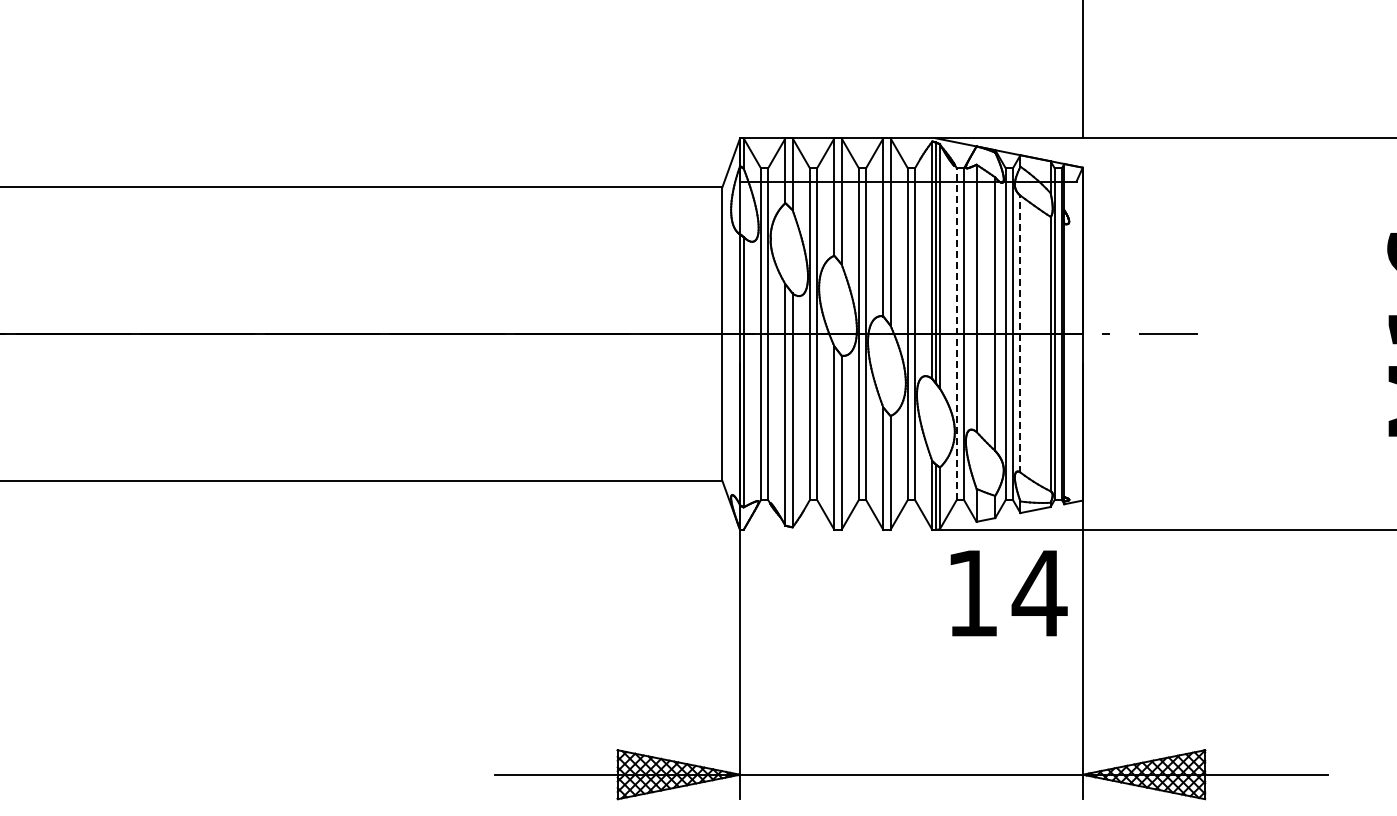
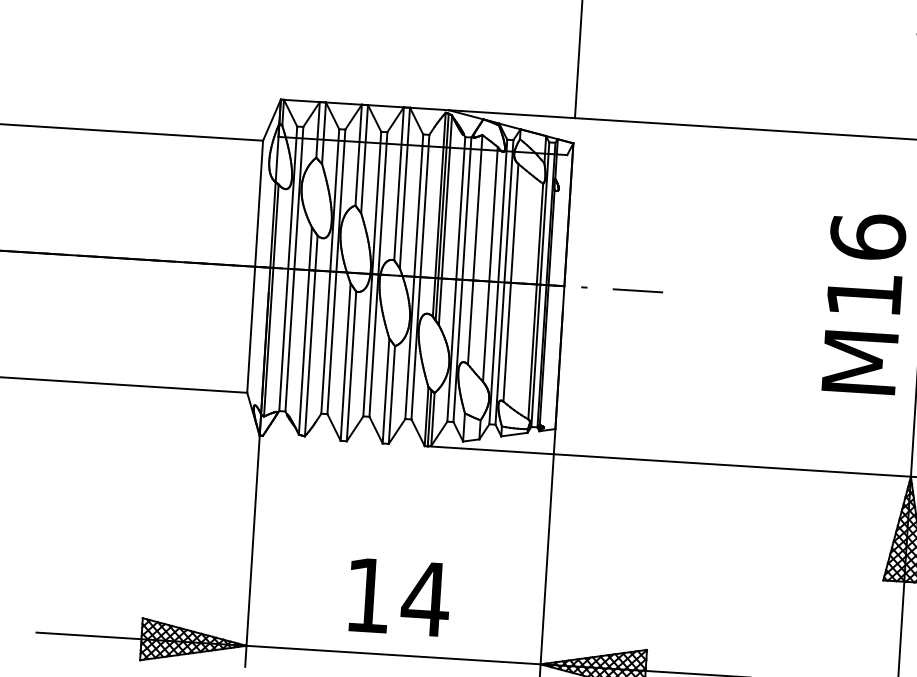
line: (1020, 333) -> (511, 282), dashed -> solid
line: (956, 334) -> (456, 279), dashed -> solid
text: (1008, 593) -> (398, 597), moved

